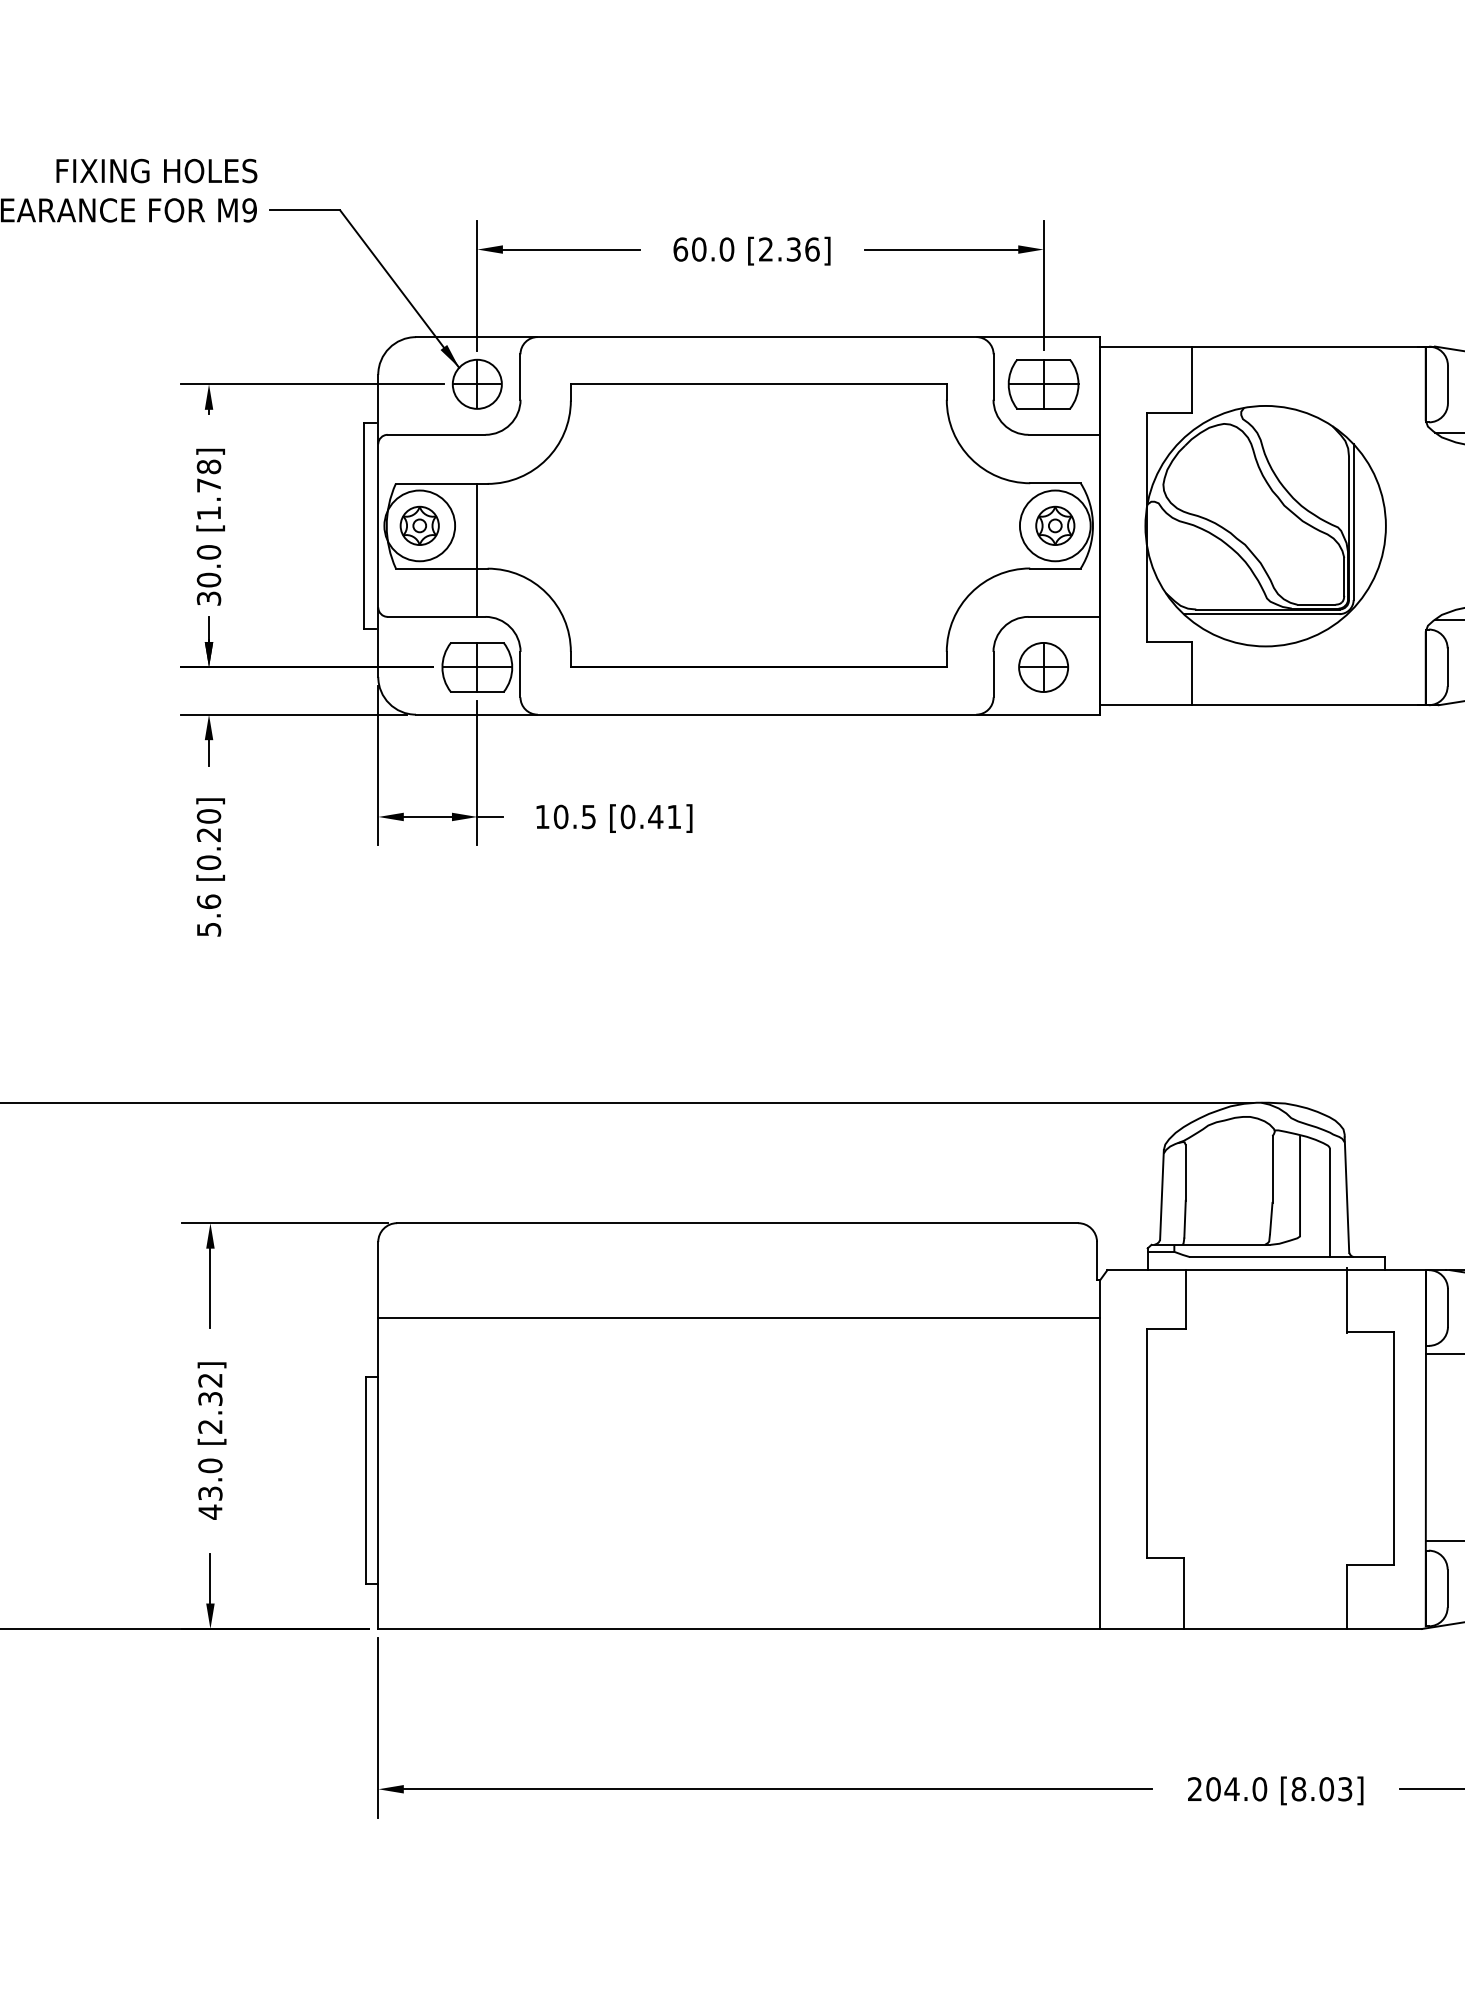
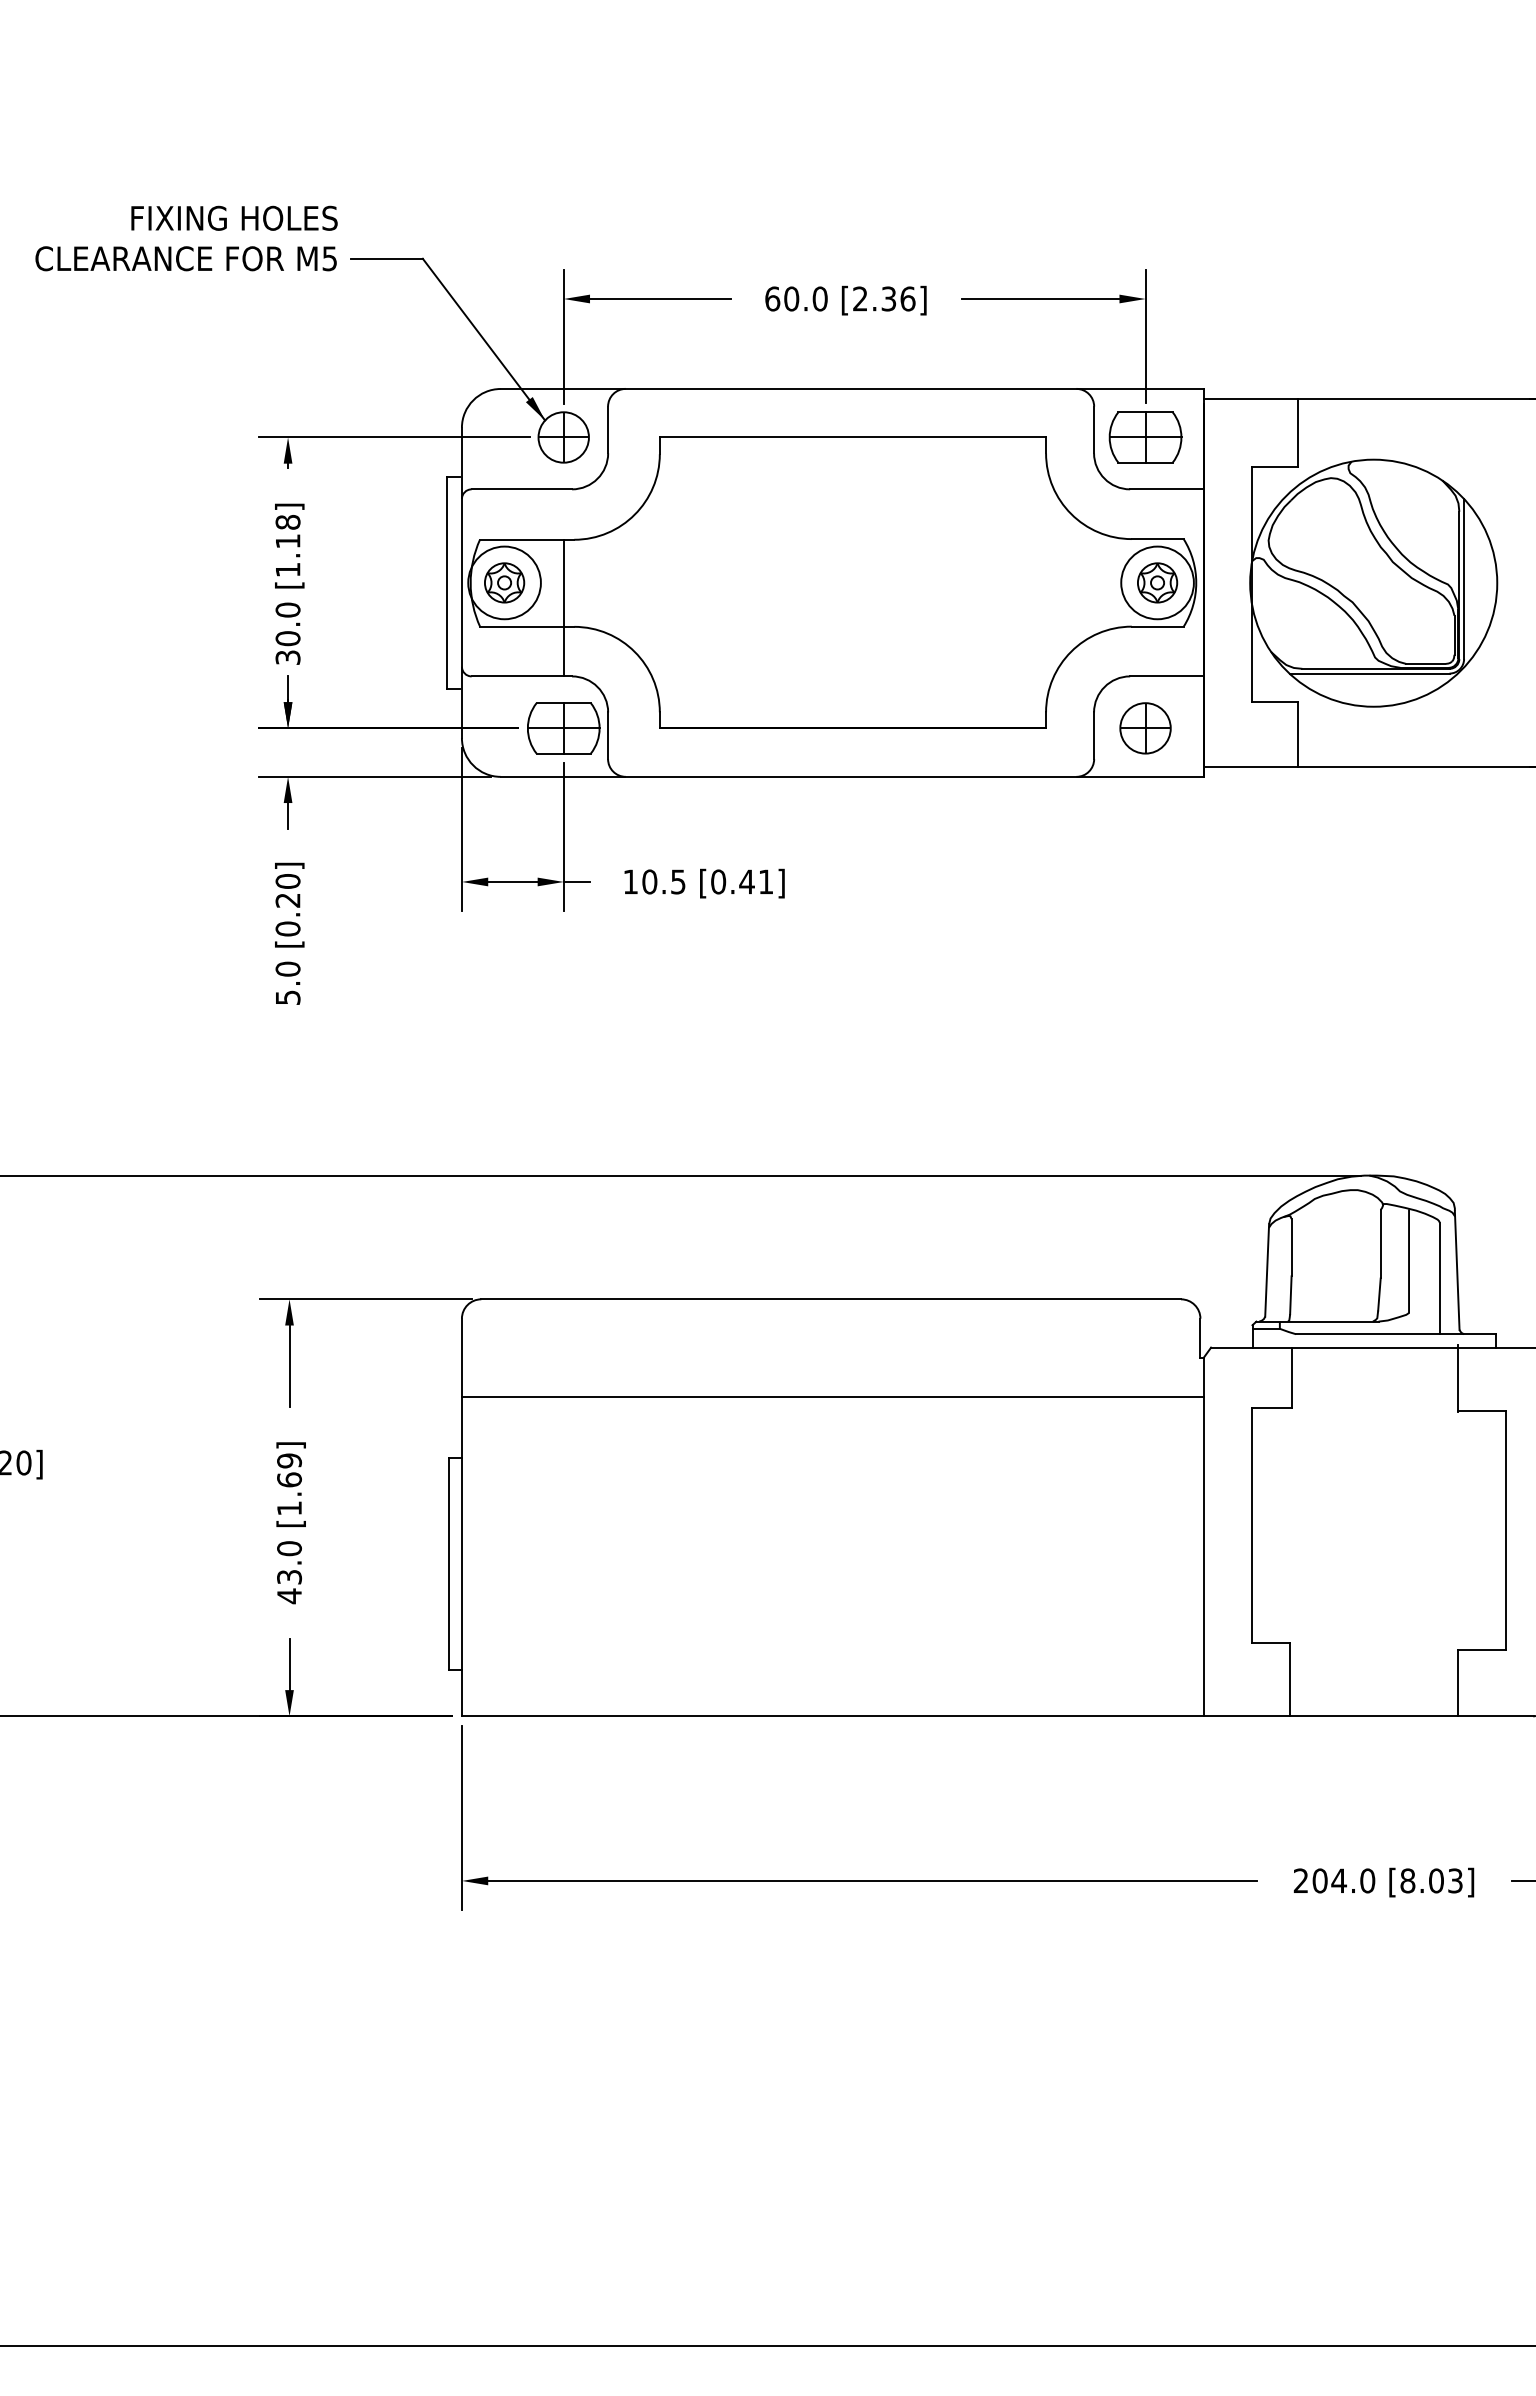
text: (249, 210) -> (329, 258), M9 -> M5
text: (209, 485) -> (288, 541), [1.78] -> [1.18]
text: (208, 901) -> (287, 968), 5.6 -> 5.0
text: (210, 1403) -> (289, 1484), [2.32] -> [1.69]

